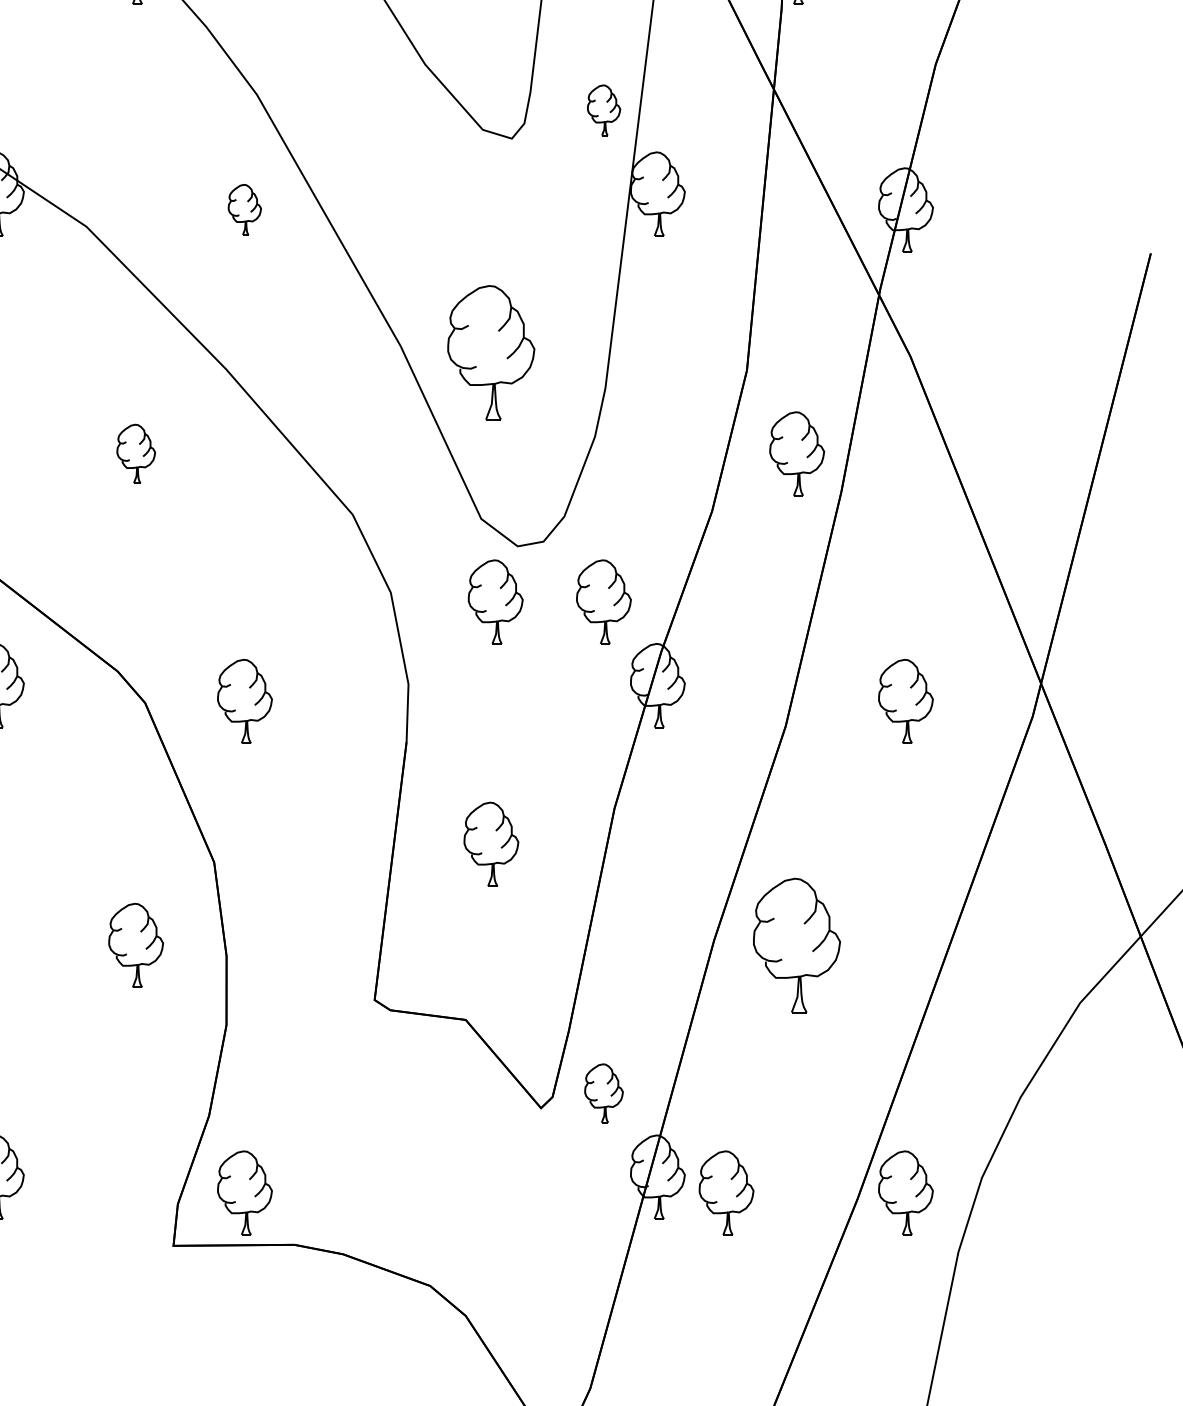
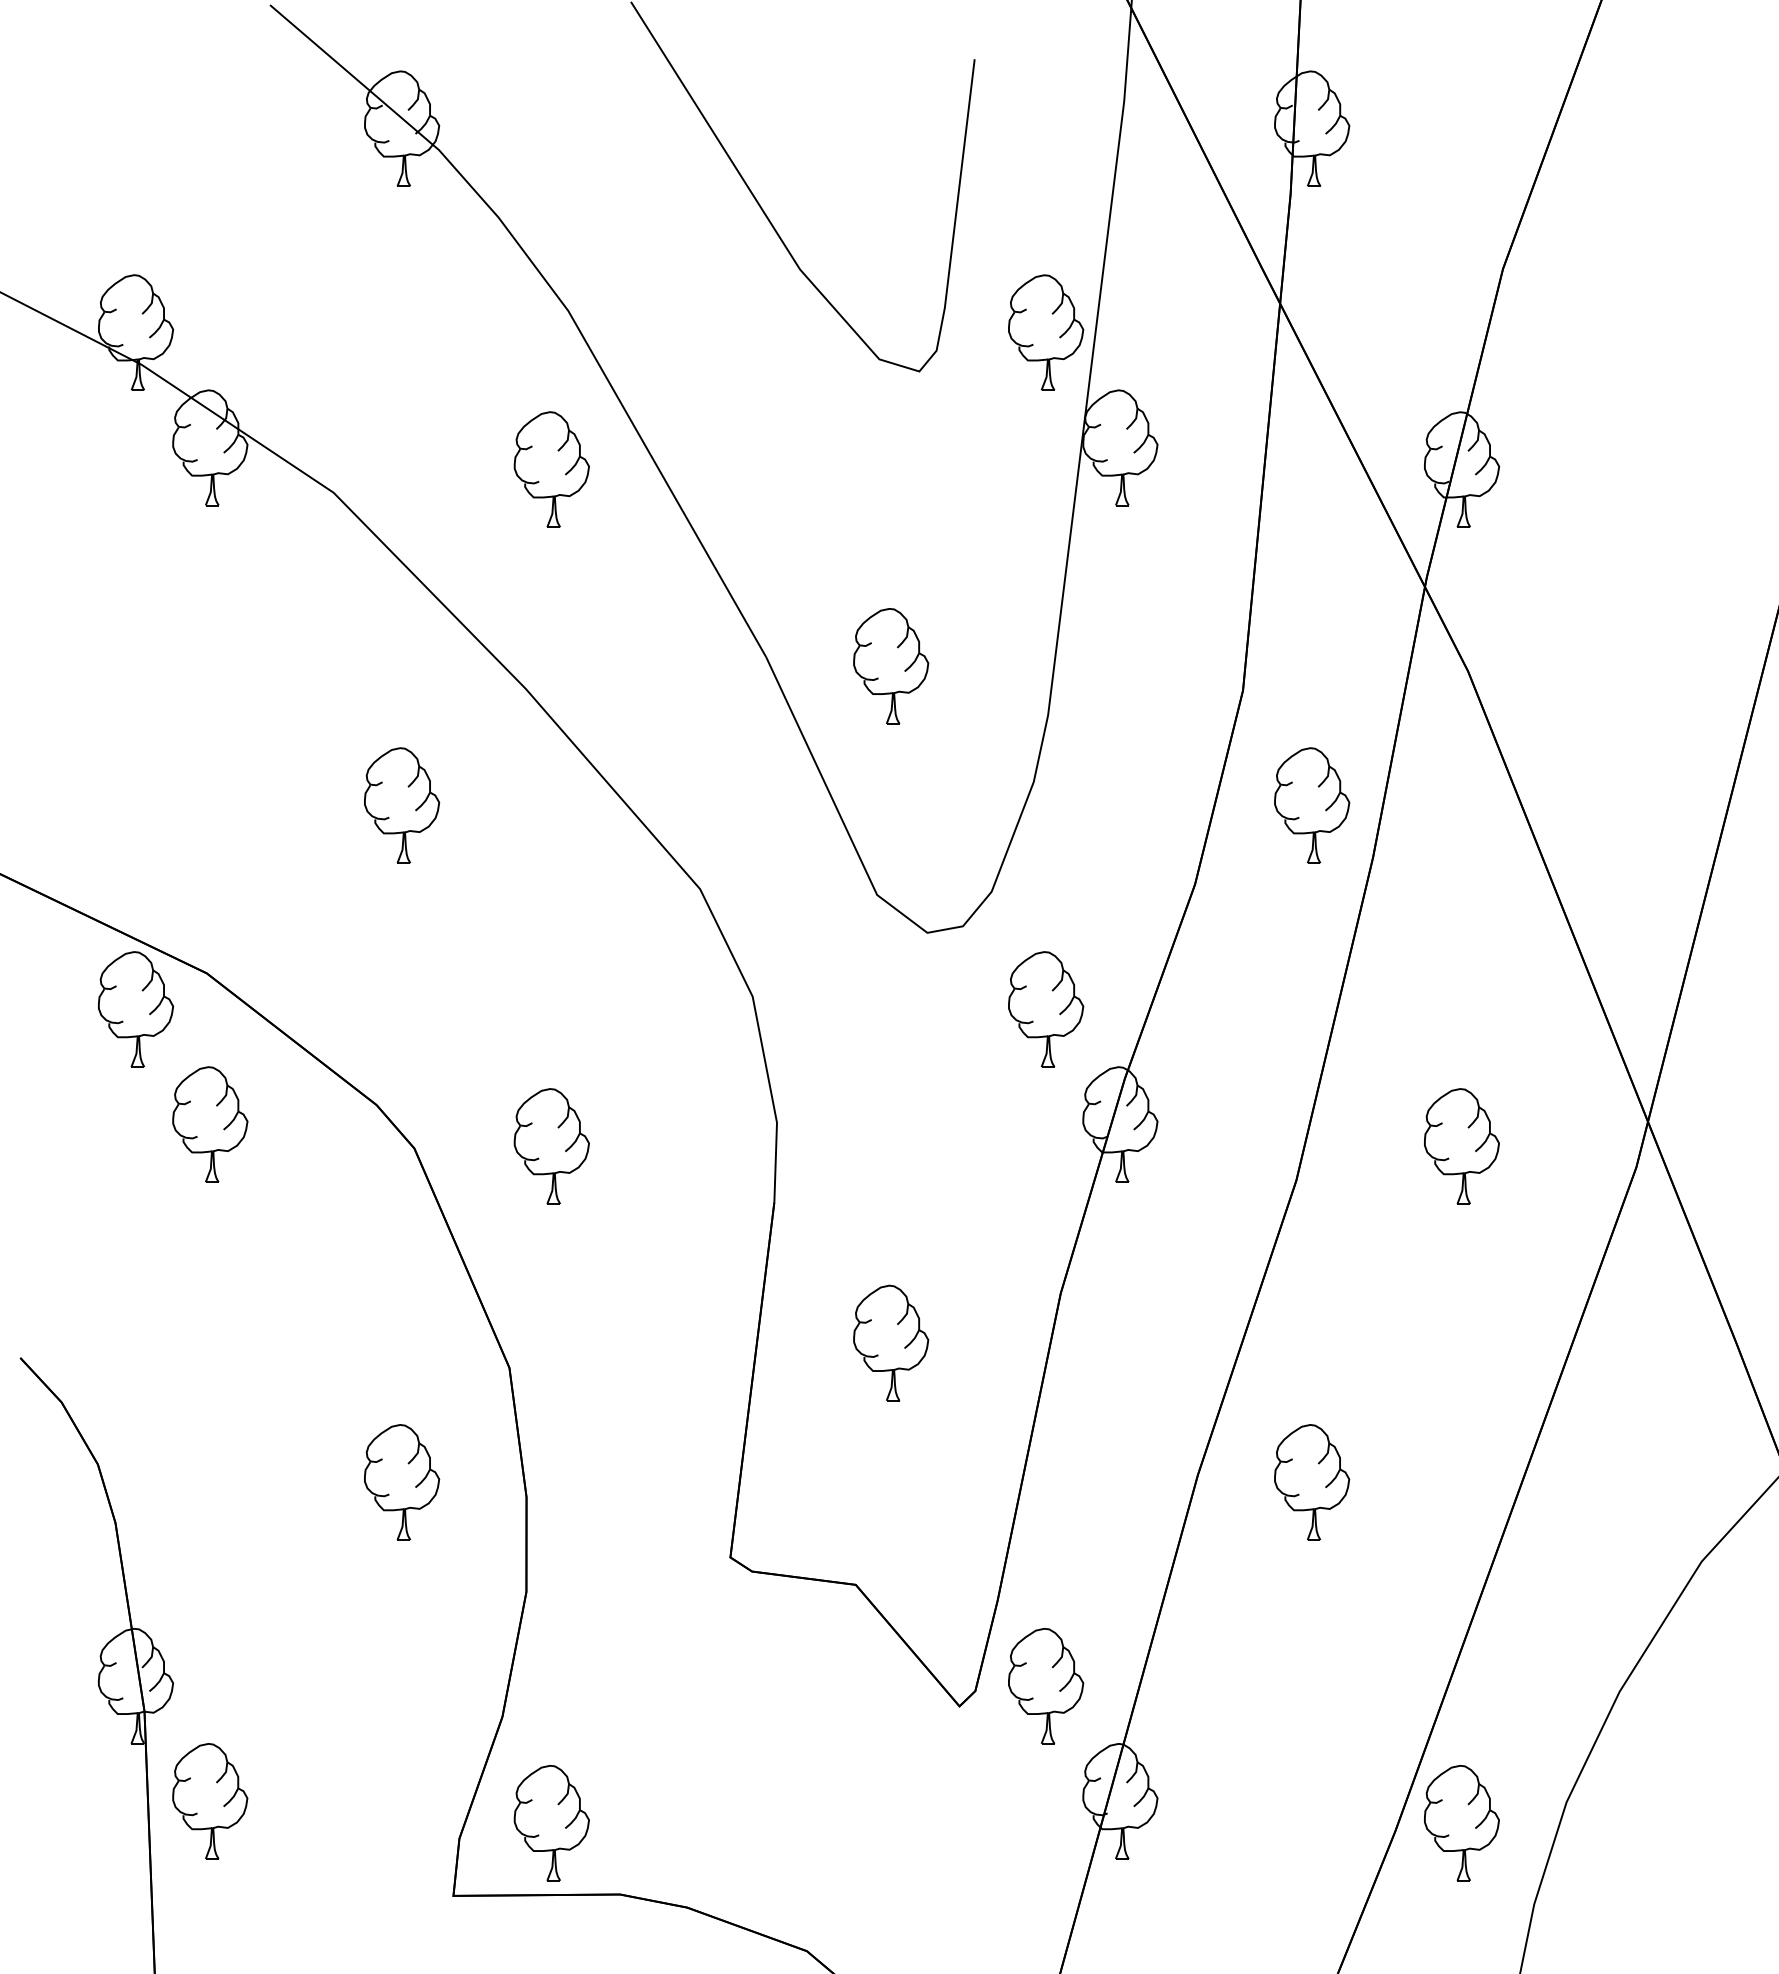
part: (604, 110) -> (1046, 332), size x1.67
part: (244, 209) -> (551, 469), size x1.67
part: (491, 352) -> (891, 666), size x0.62
part: (136, 453) -> (402, 805), size x1.43
part: (496, 602) -> (897, 1009), removed
part: (797, 945) -> (1312, 1482), size x0.62
part: (604, 1093) -> (1046, 1685), size x1.43
part: (726, 1192) -> (1214, 1822), removed

